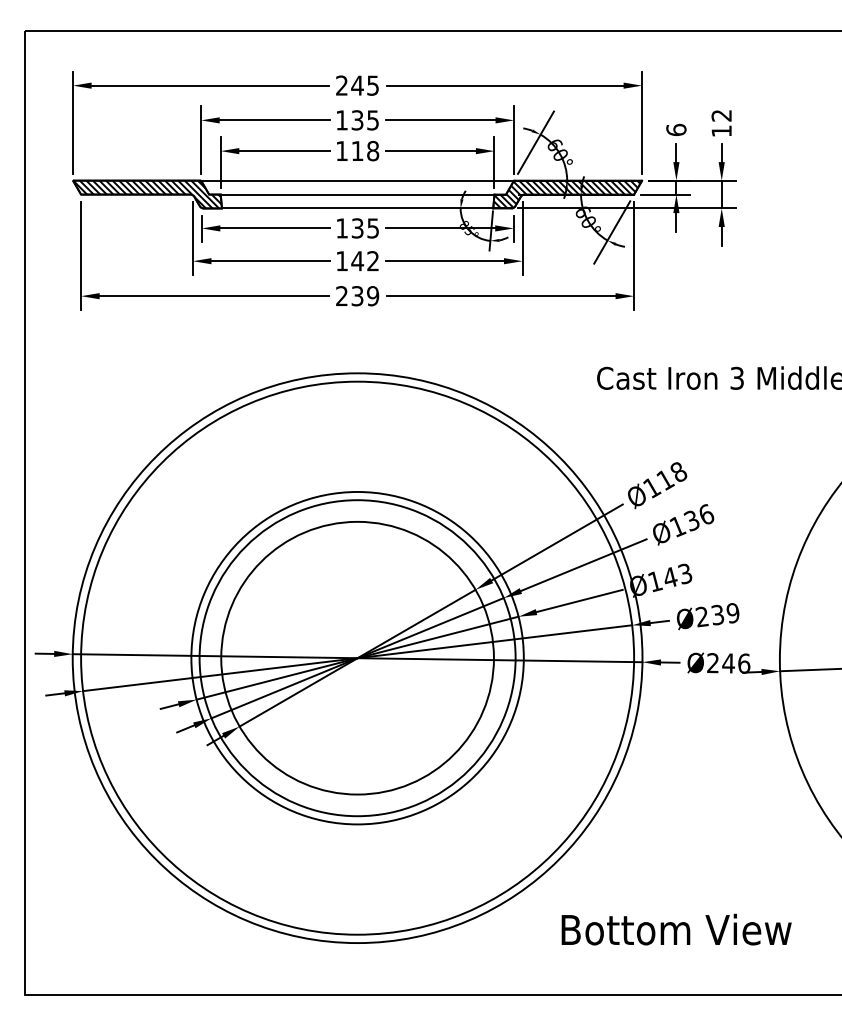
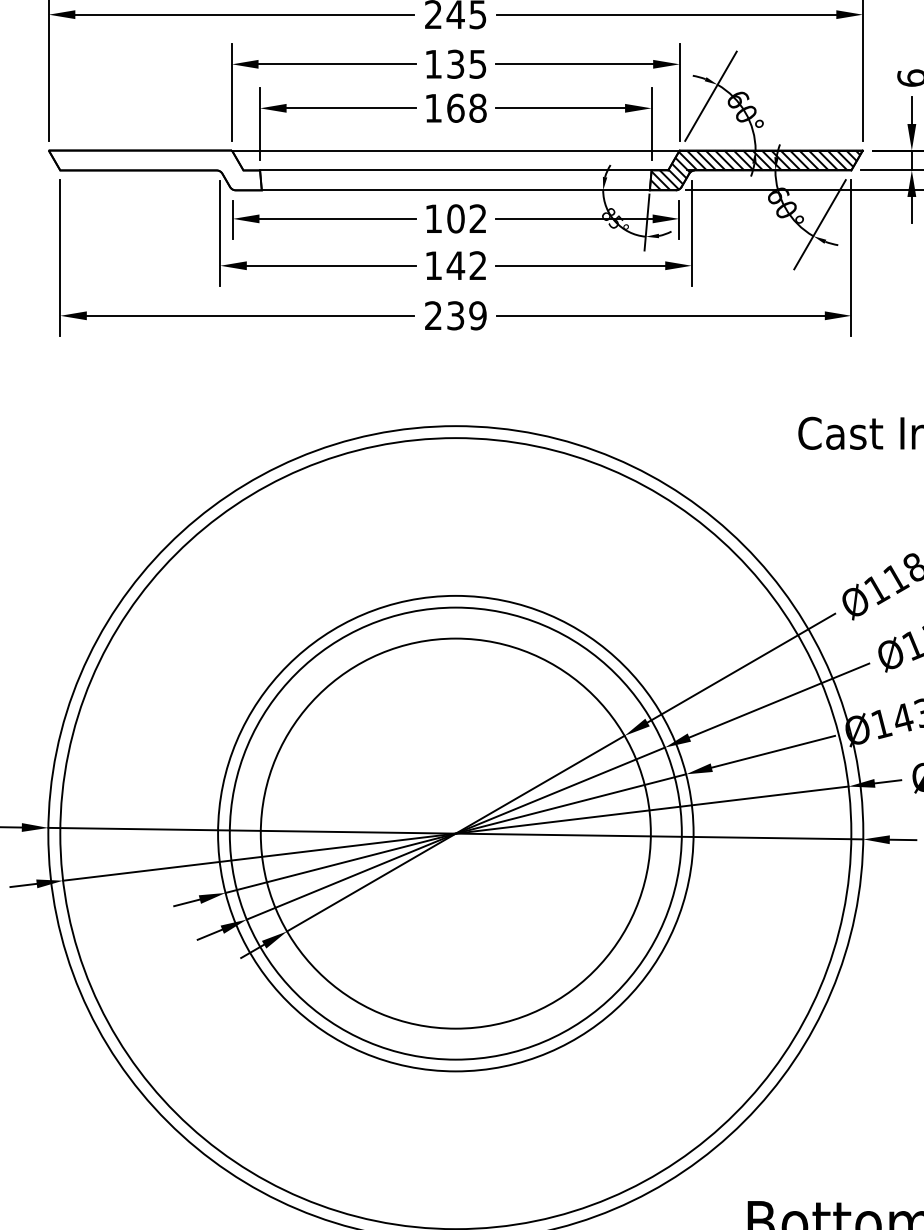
text: (357, 151) -> (455, 108), 118 -> 168
hatch: (147, 194) -> (155, 170), removed
text: (364, 228) -> (465, 218), 135 -> 102

